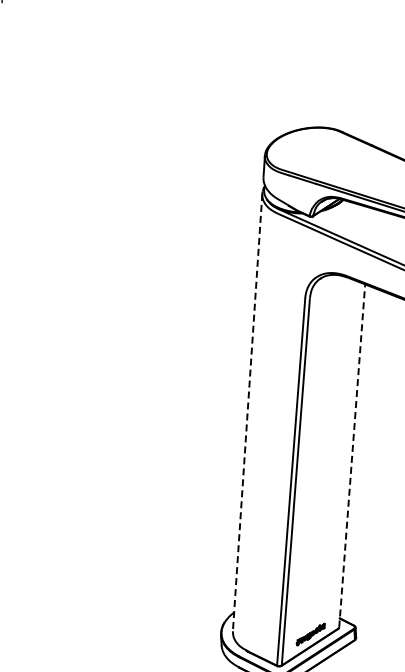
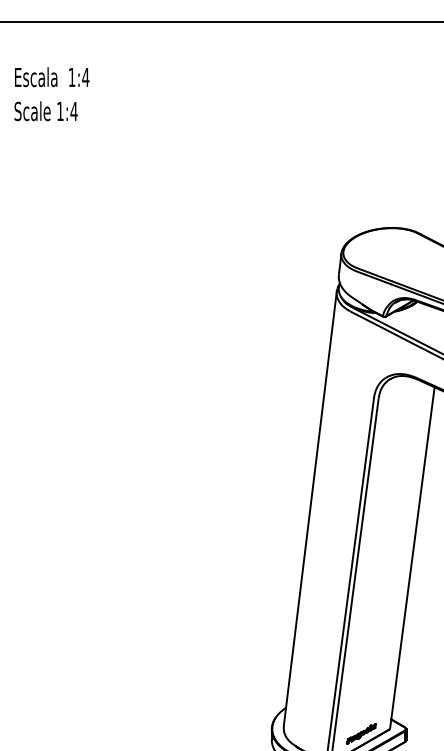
line: (247, 413) -> (310, 509), dashed -> solid
line: (352, 455) -> (412, 557), dashed -> solid

